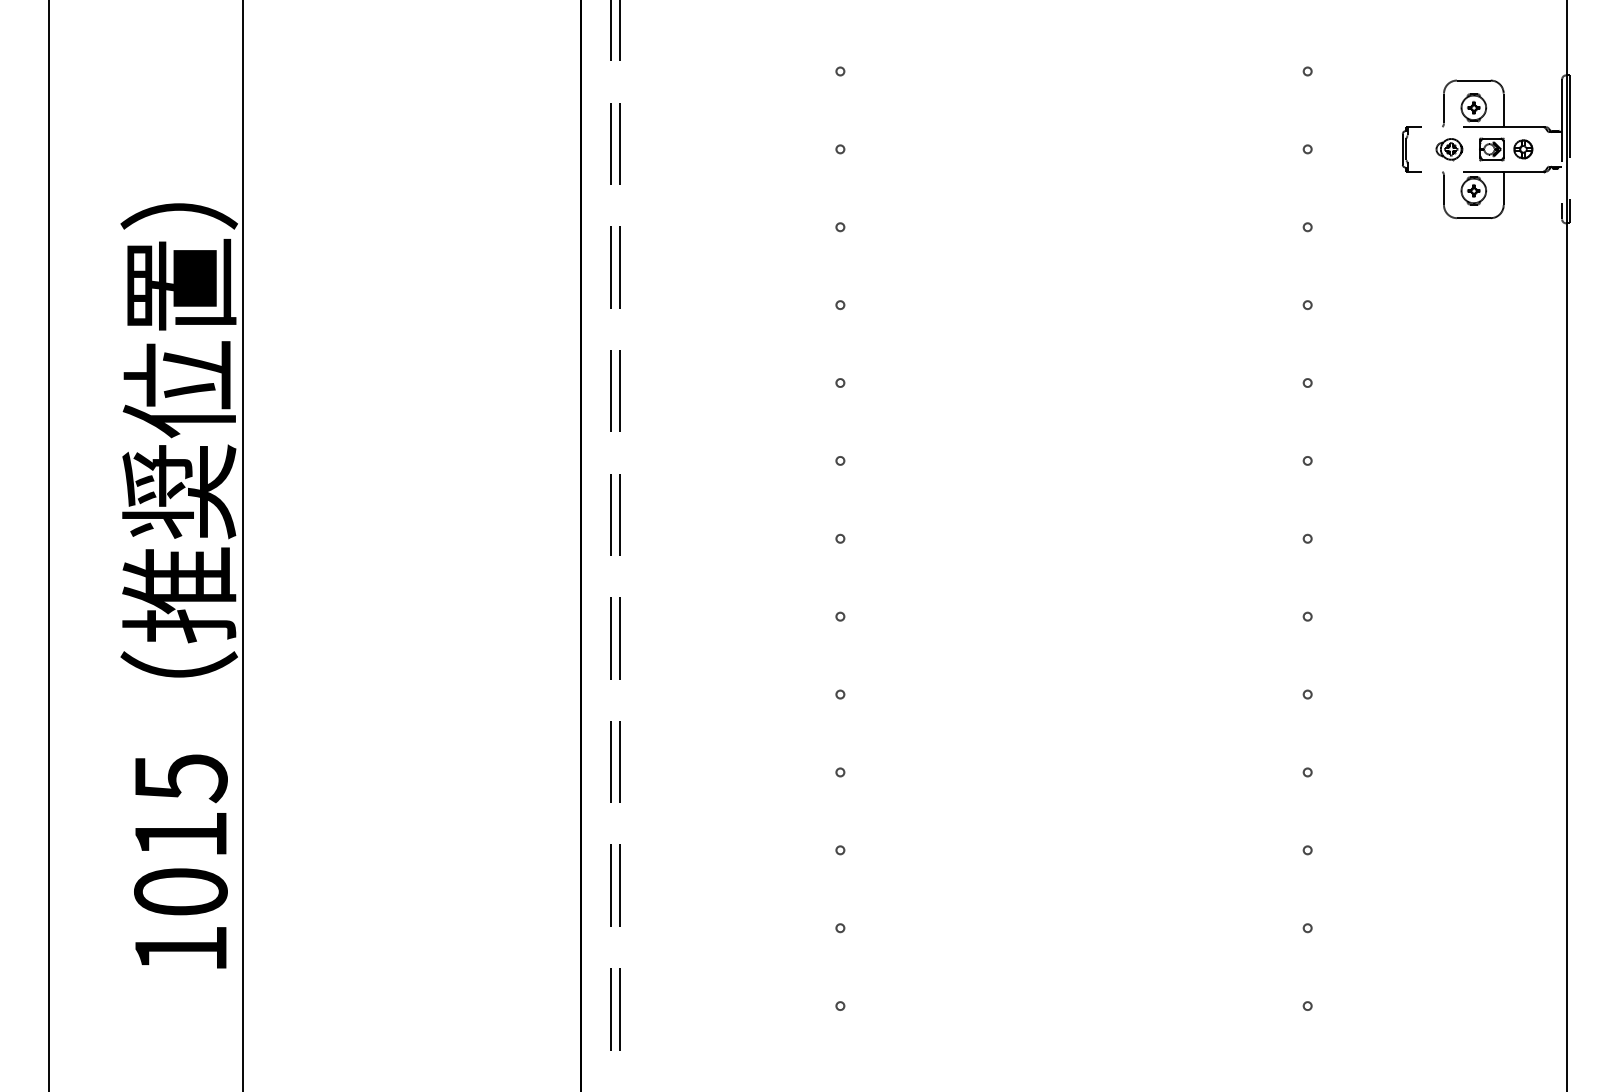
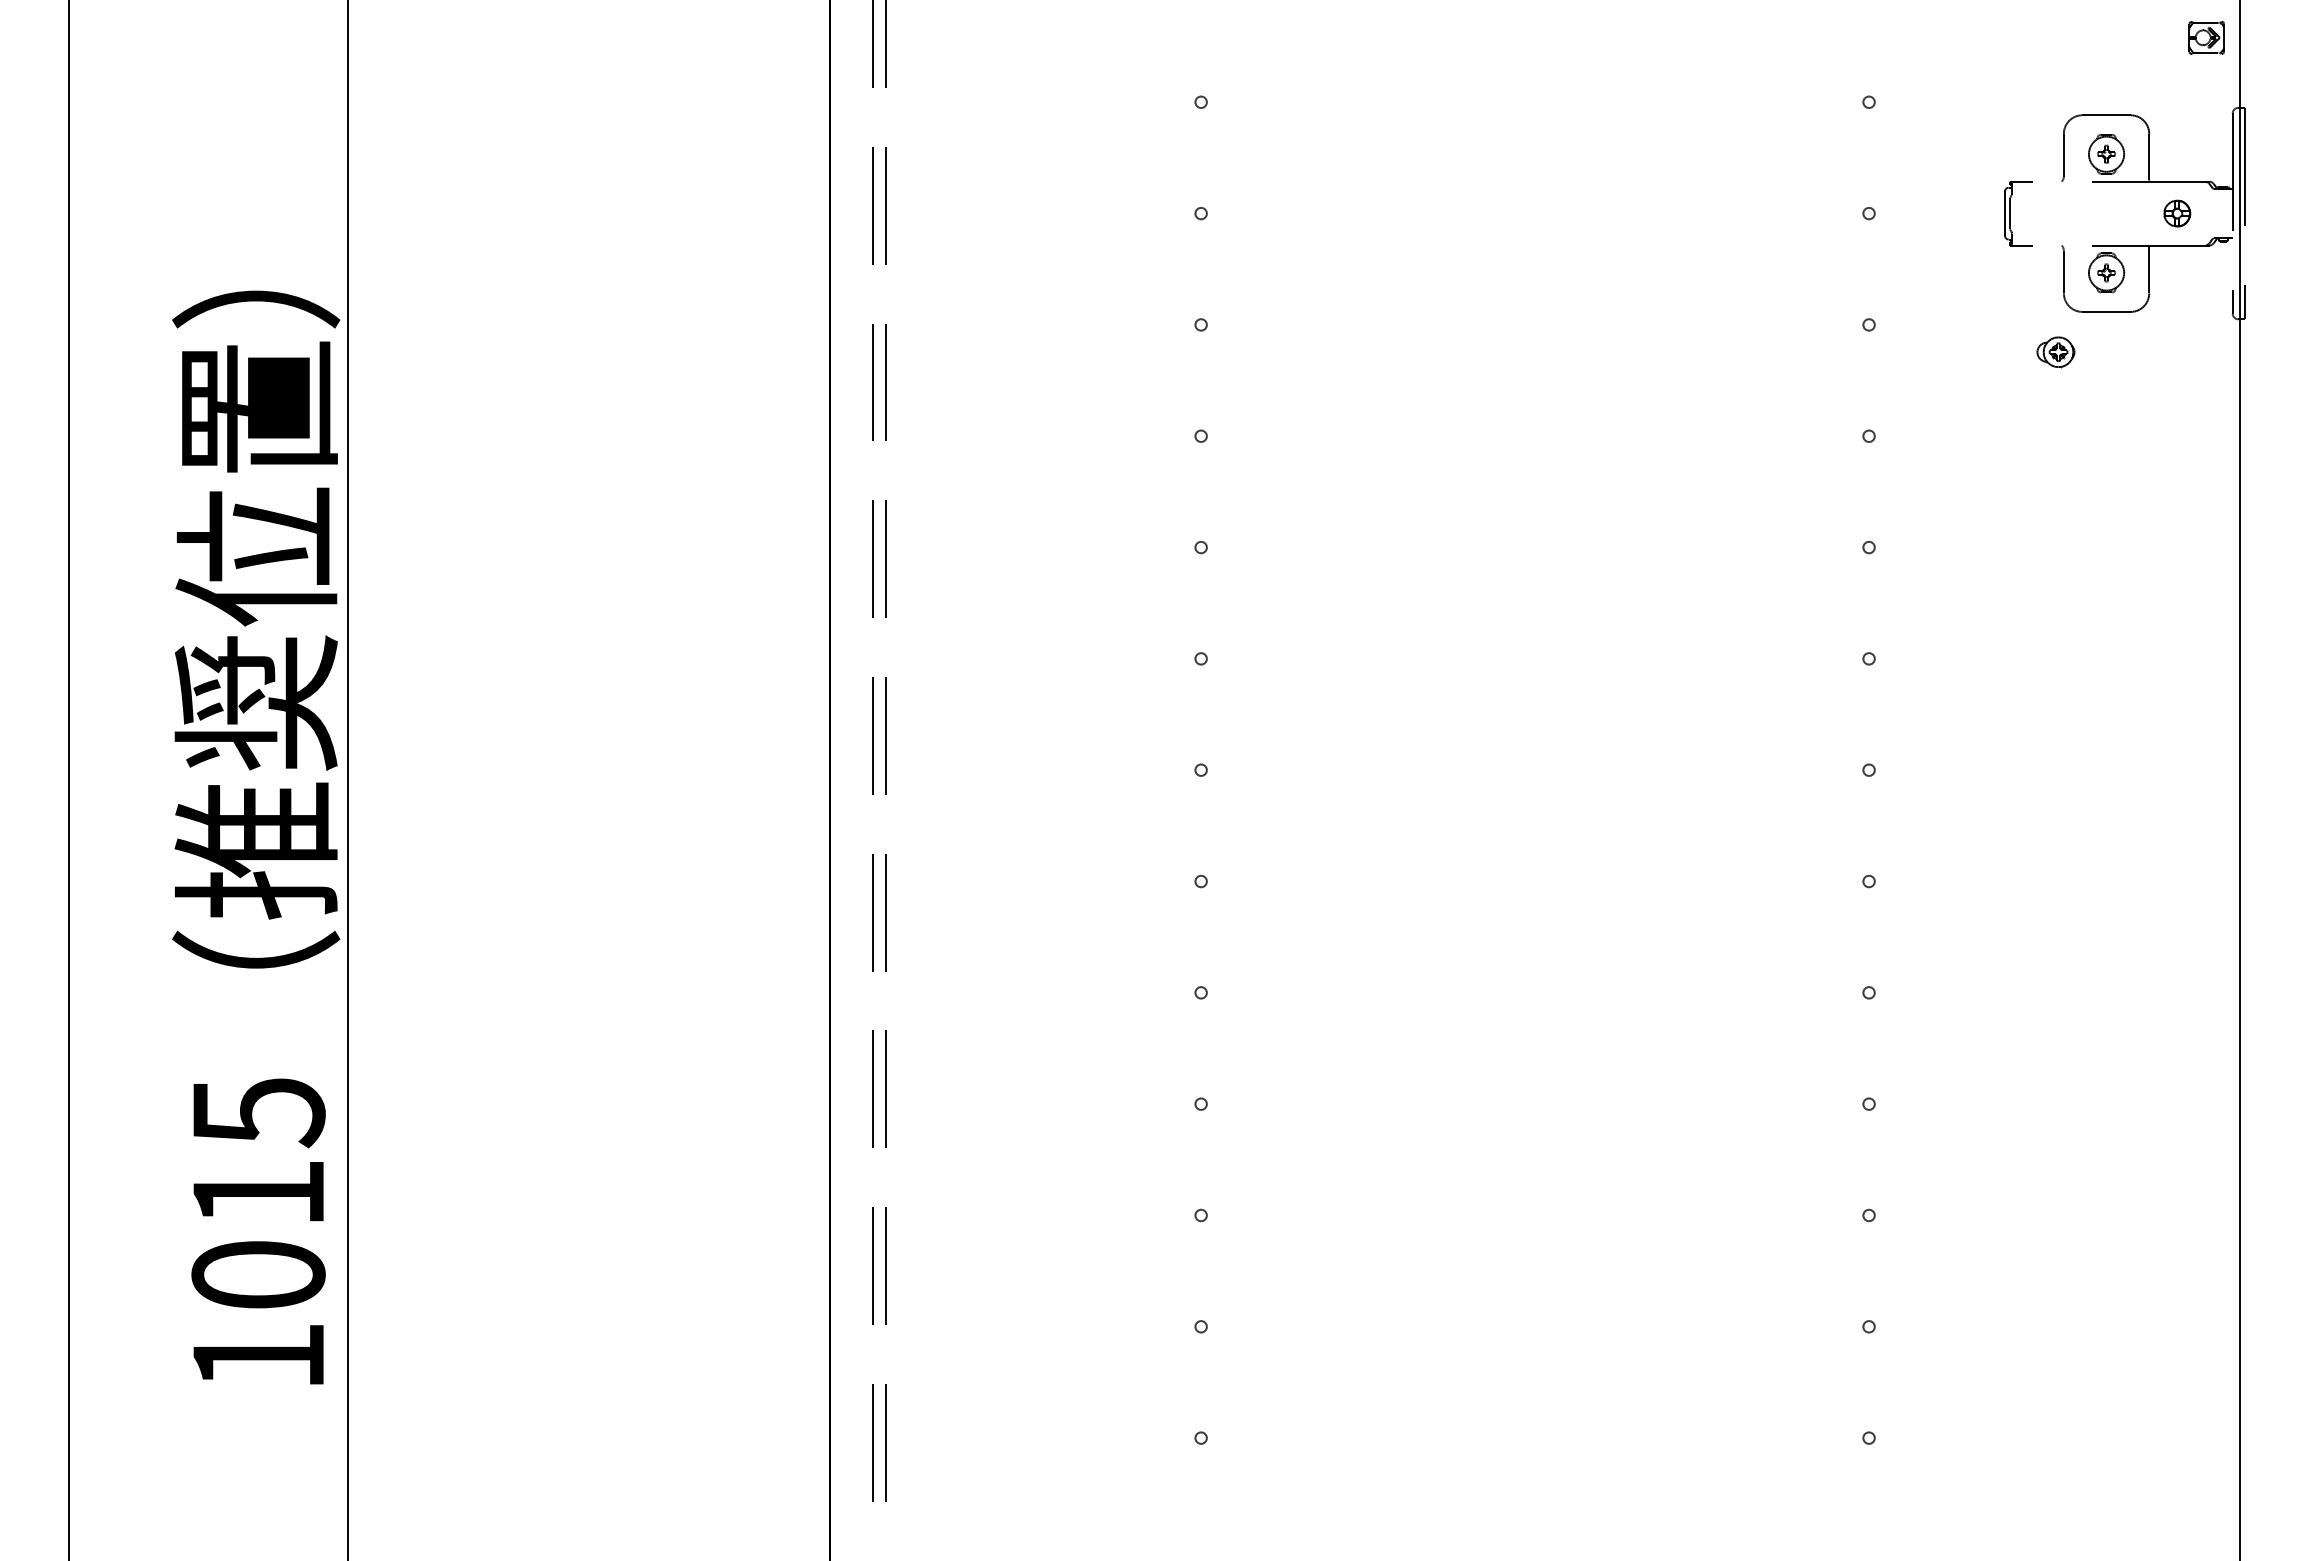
part: (1449, 149) -> (2056, 352), moved
part: (1491, 149) -> (2206, 37), moved

